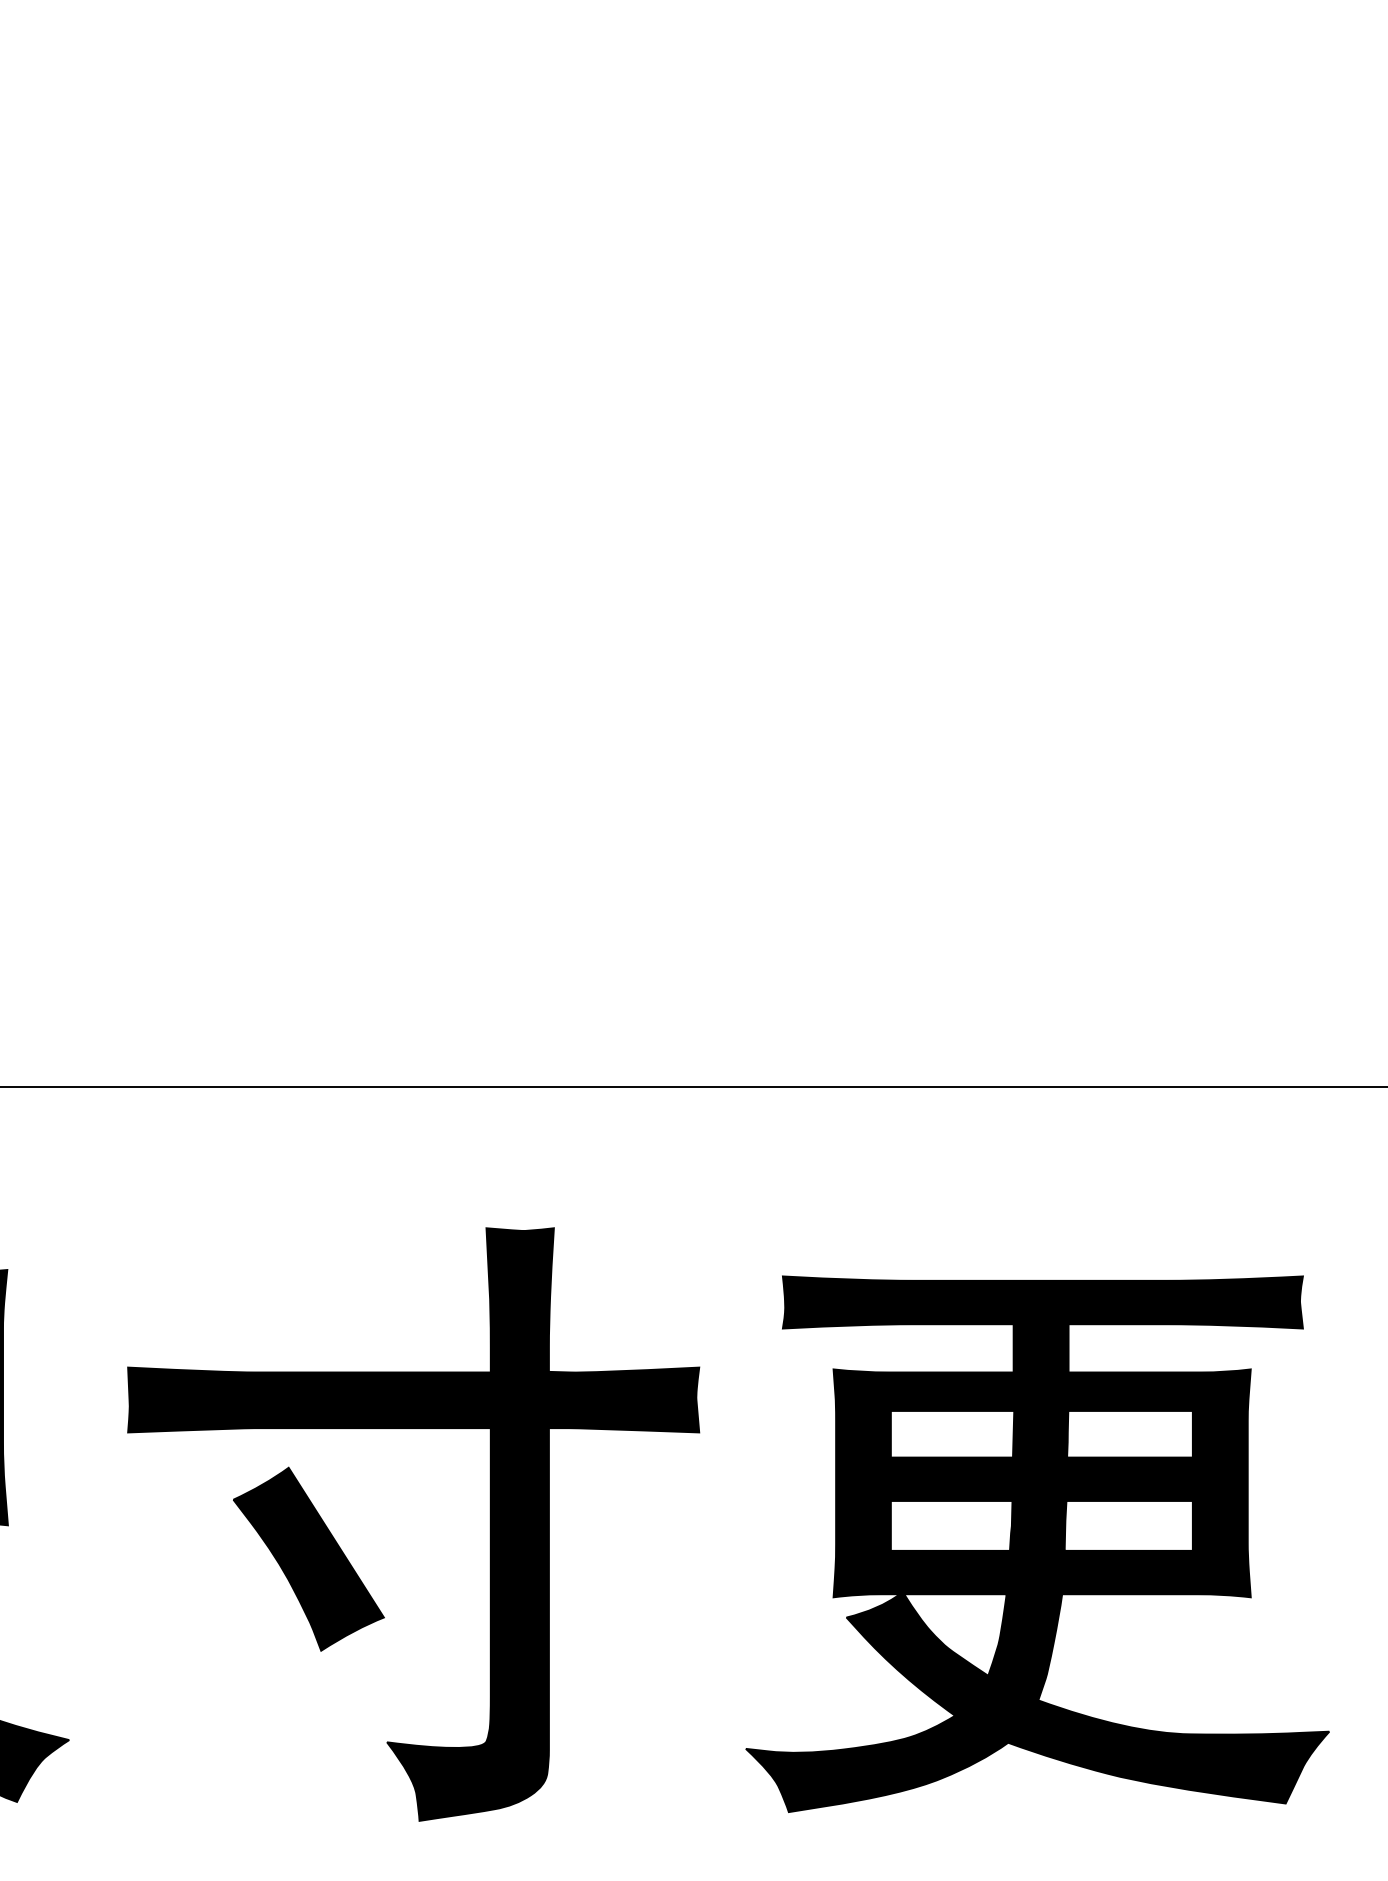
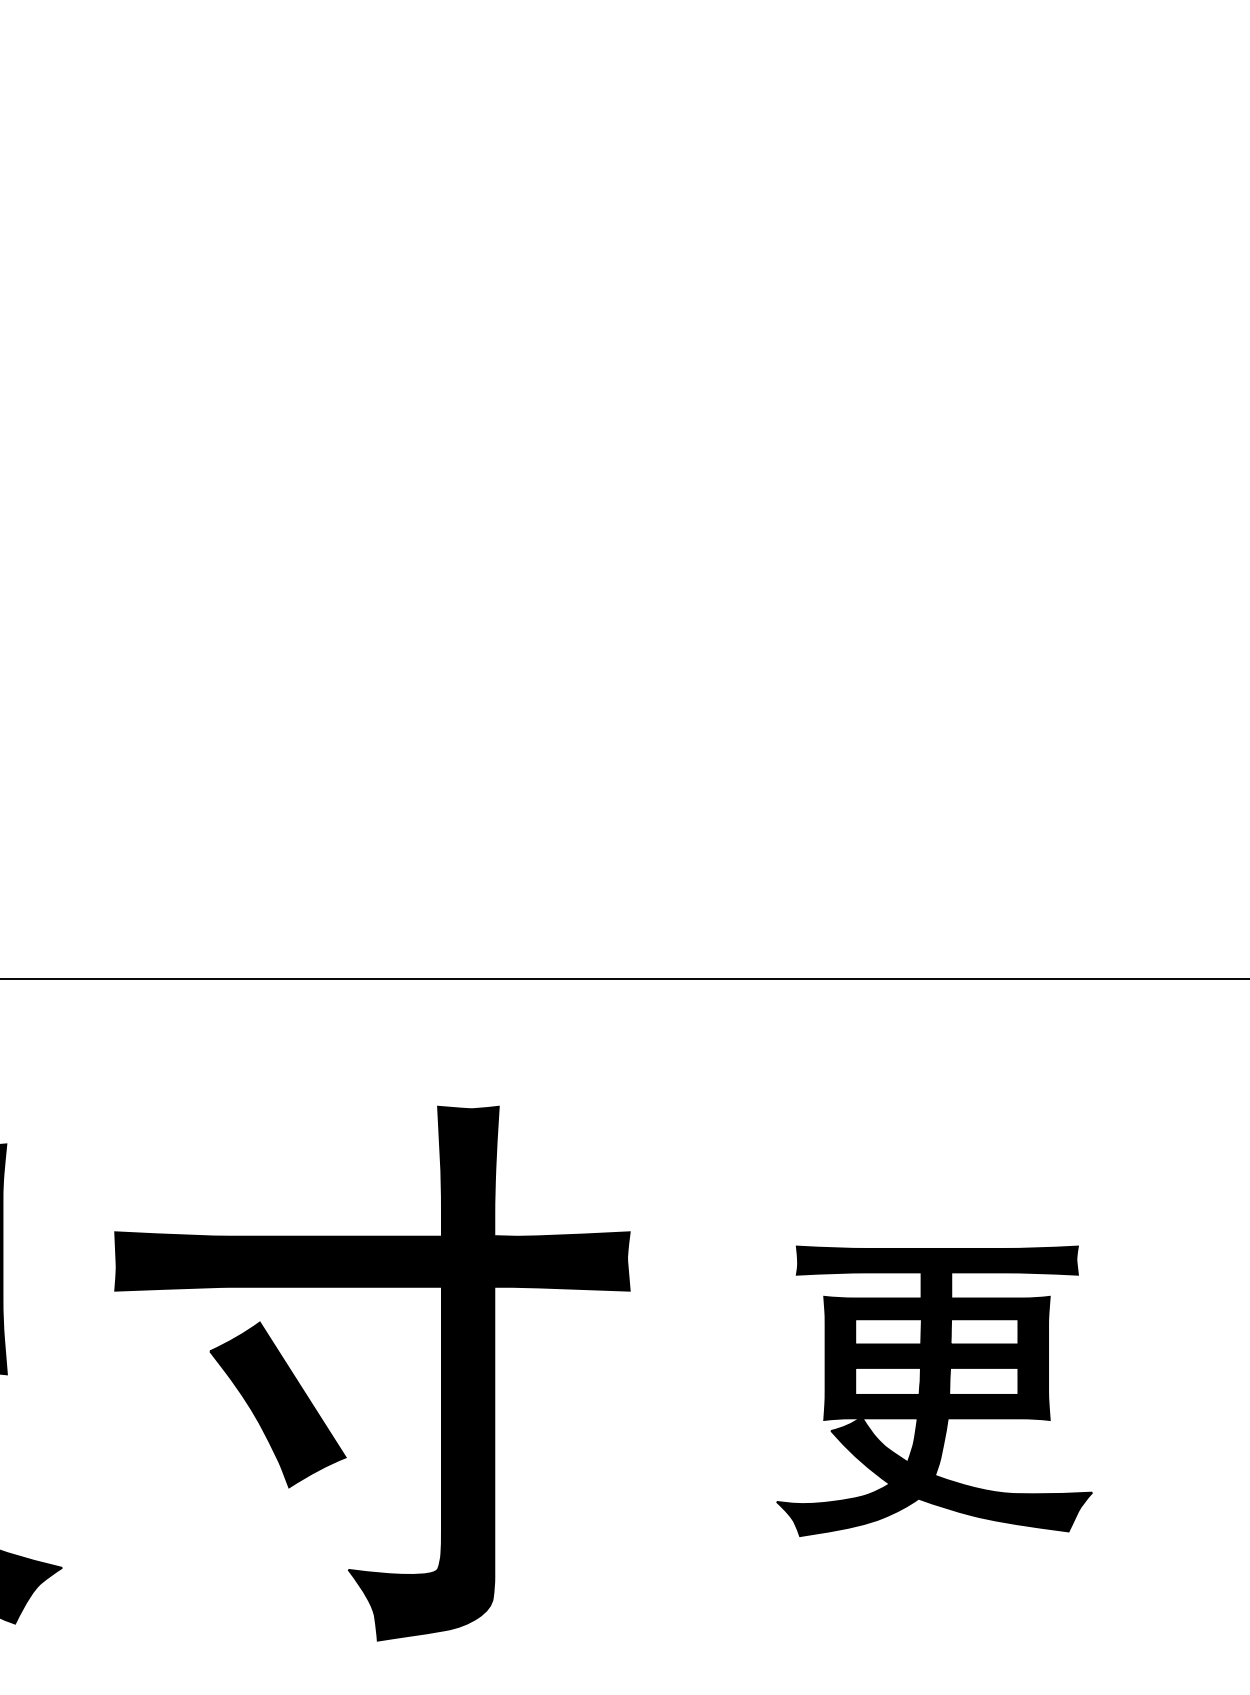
part: (1037, 1543) -> (934, 1390), size x0.6

